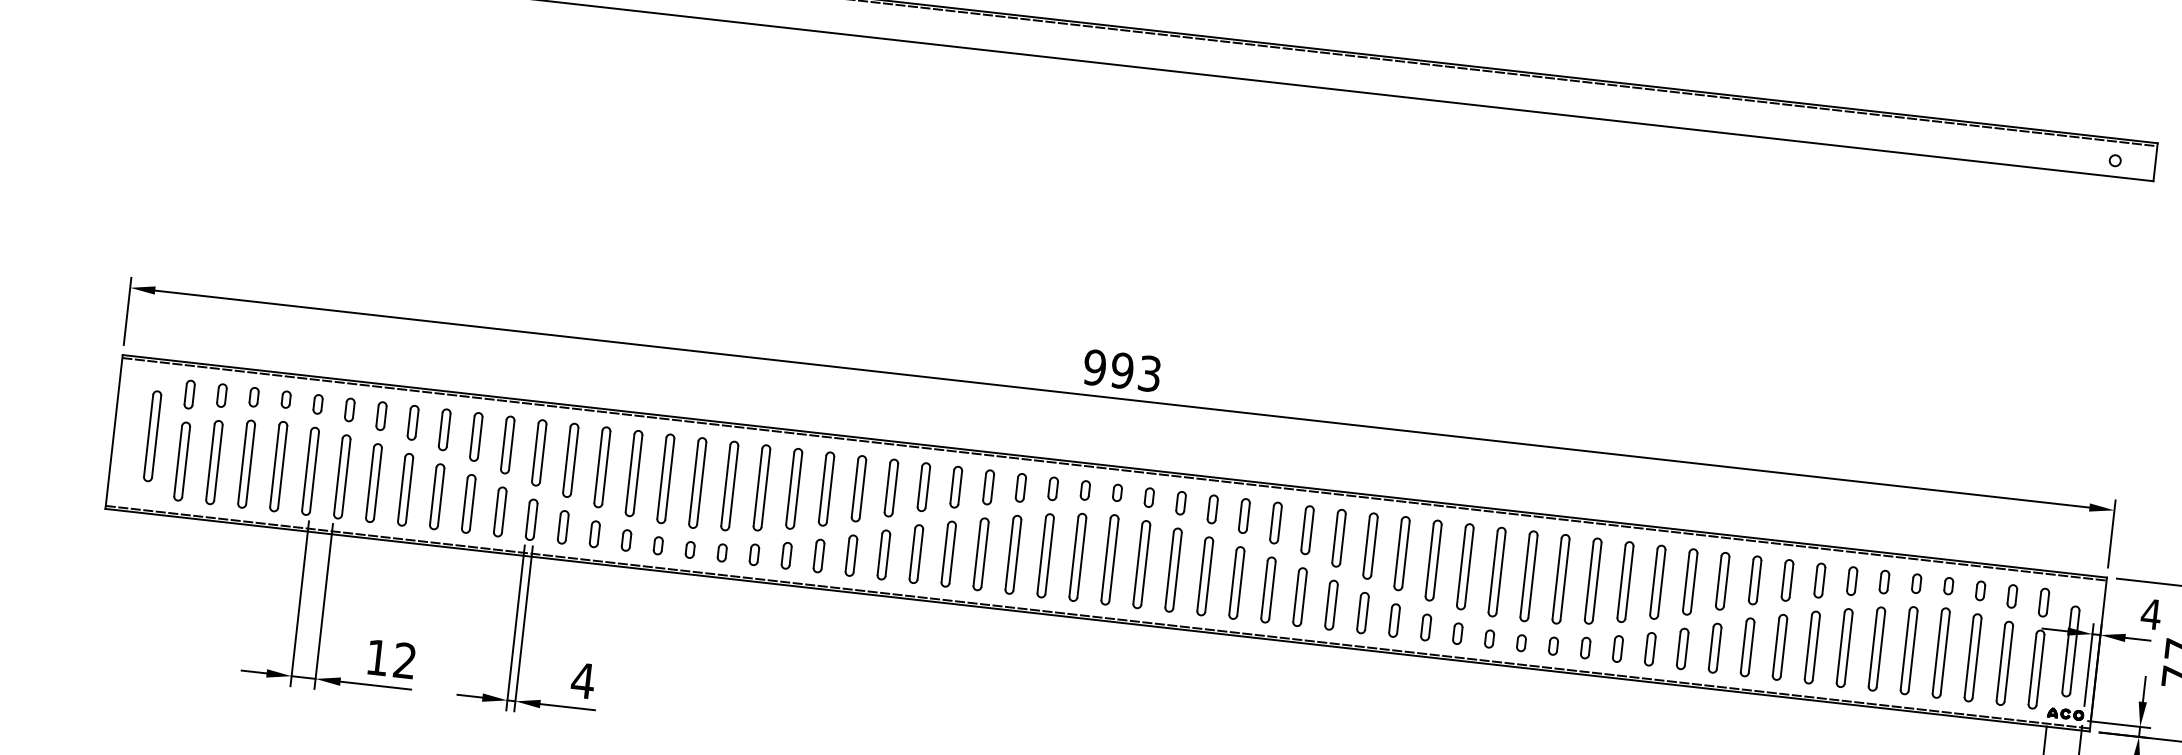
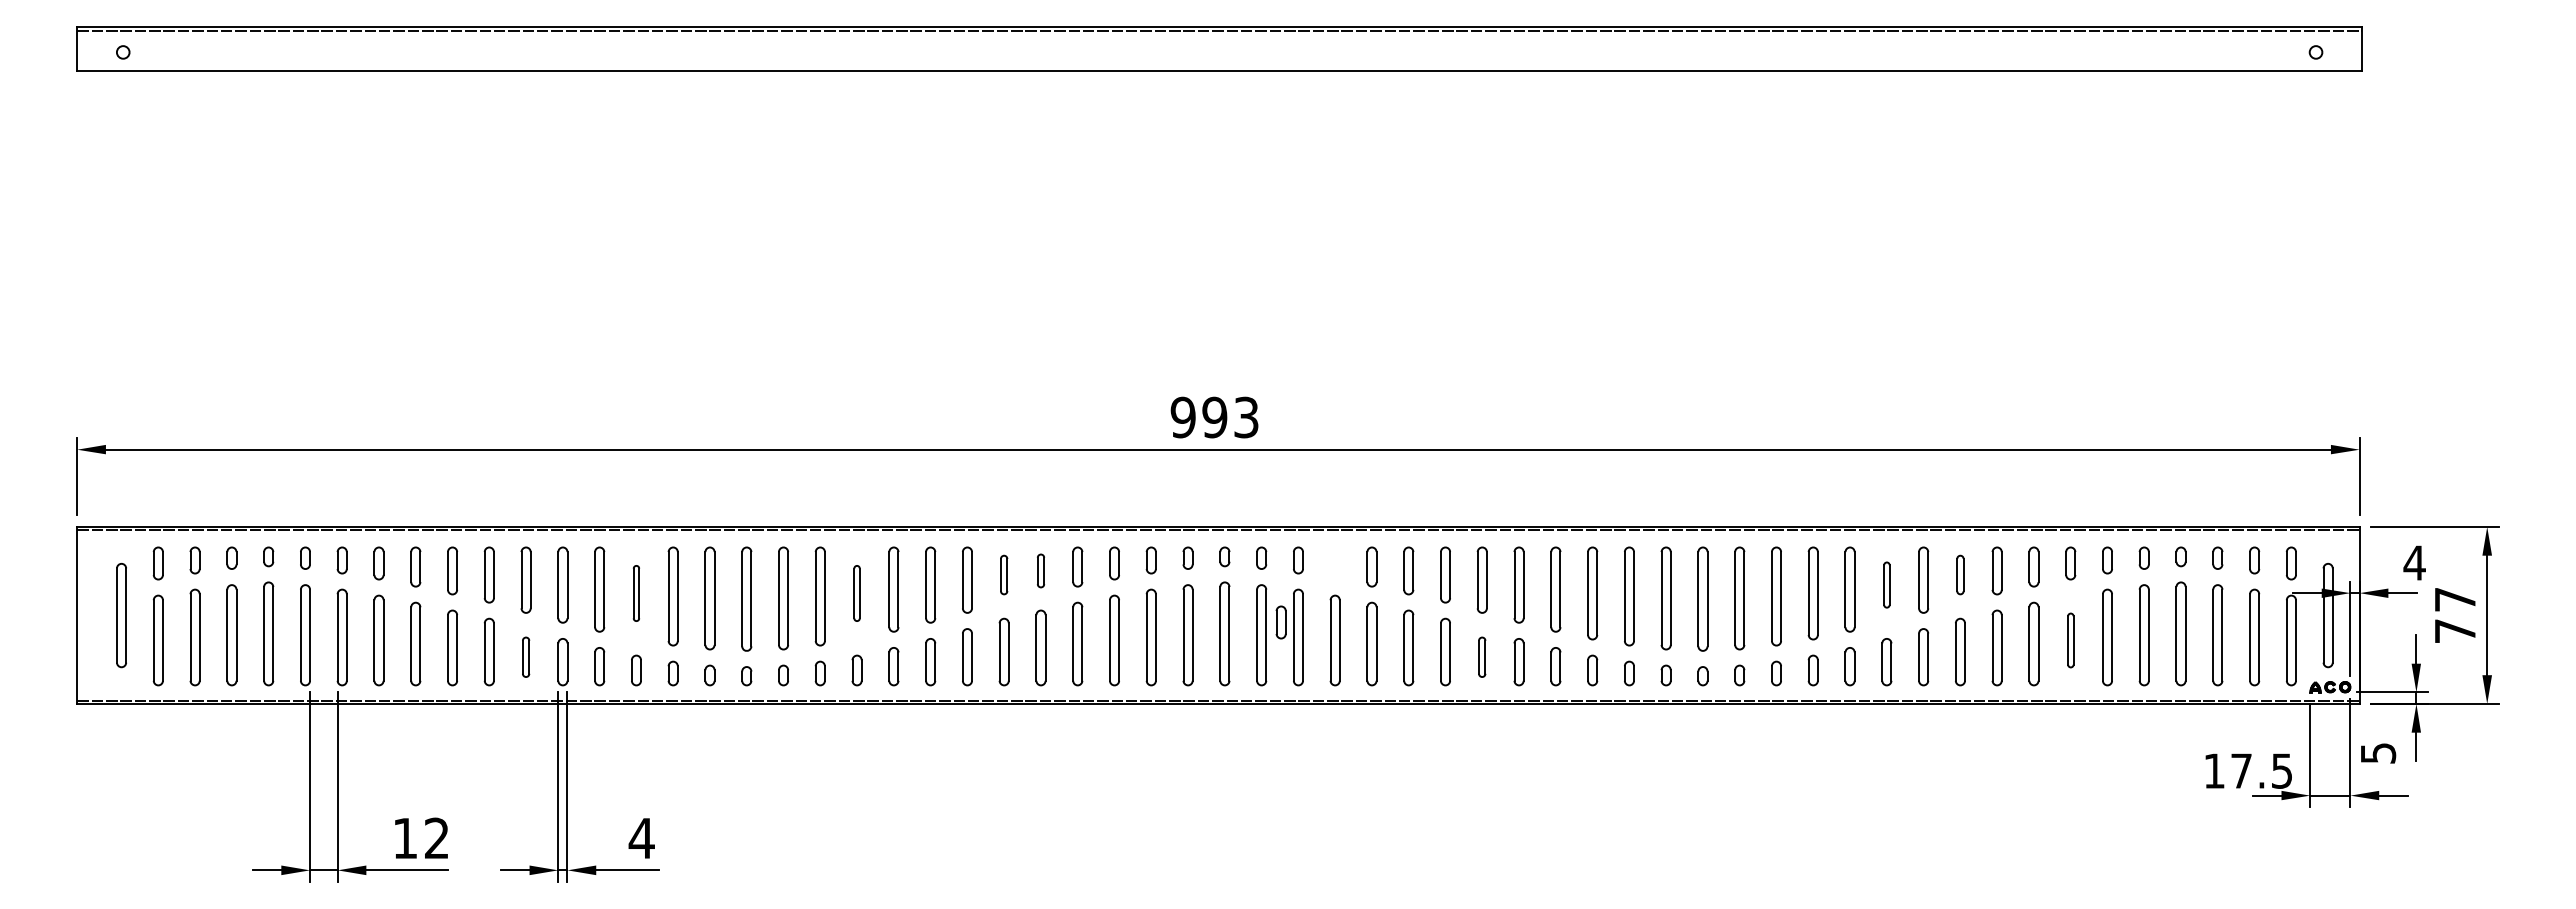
part: (602, 467) -> (636, 593), size x0.6
part: (923, 486) -> (1003, 574), size x0.7
part: (955, 486) -> (1040, 570), size x0.7
part: (793, 488) -> (856, 593), size x0.6
part: (1212, 509) -> (1280, 622), moved
part: (499, 512) -> (525, 657), size x0.7
part: (1755, 579) -> (1960, 574), size x0.7
part: (1689, 581) -> (1886, 584), size x0.6
part: (1330, 605) -> (1481, 657), size x0.7
part: (1844, 648) -> (2070, 640), size x0.6

